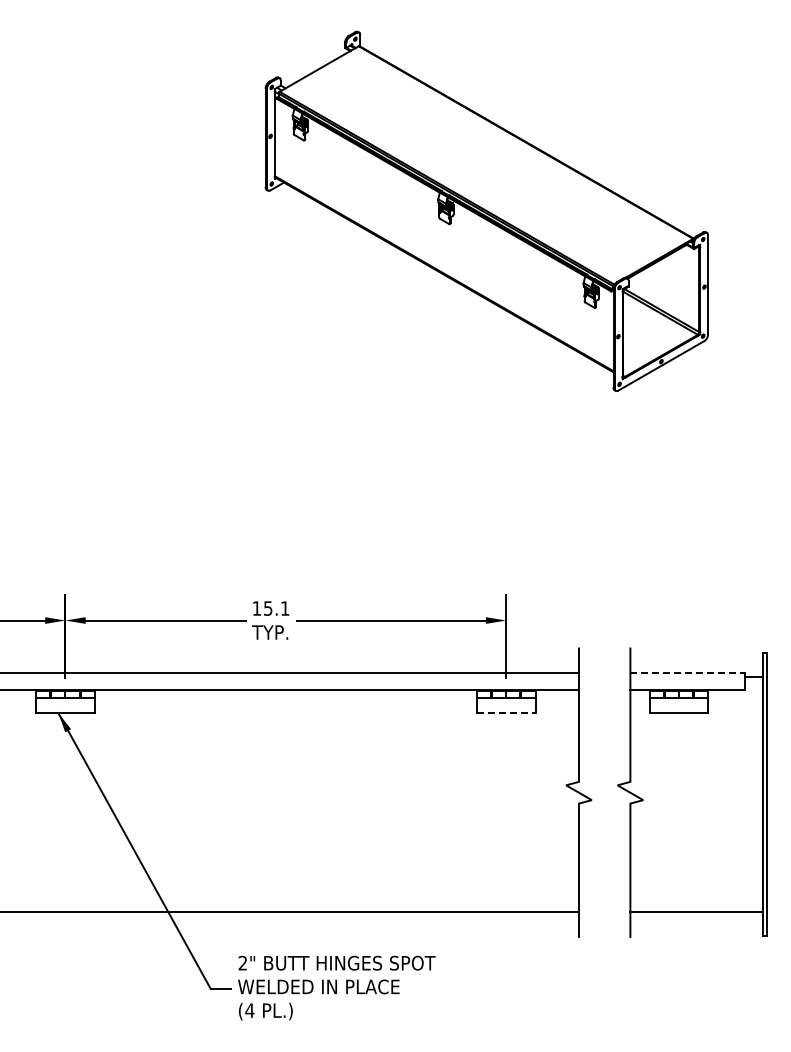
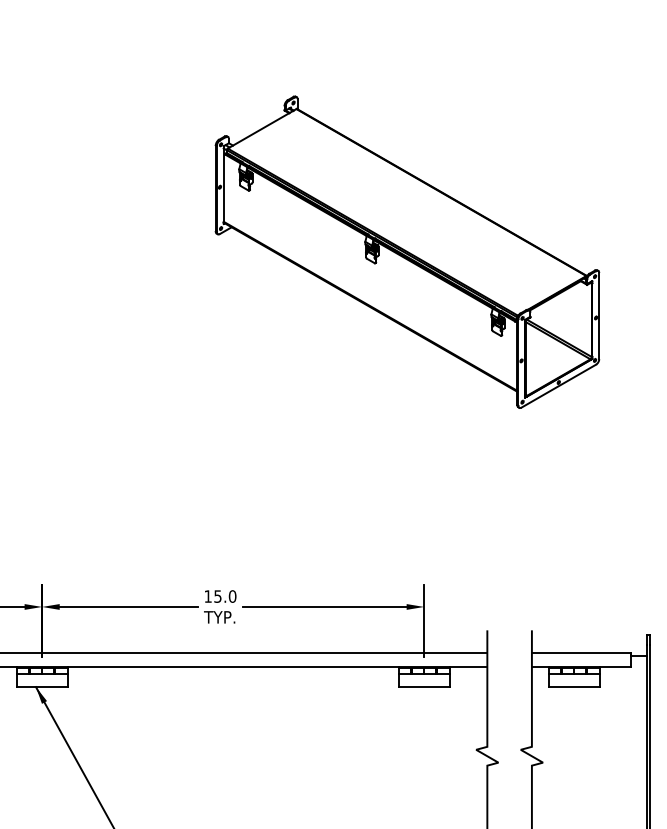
text: (284, 608) -> (232, 596), 15.1 -> 15.0
line: (688, 673) -> (582, 652), dashed -> solid
line: (506, 713) -> (424, 687), dashed -> solid

